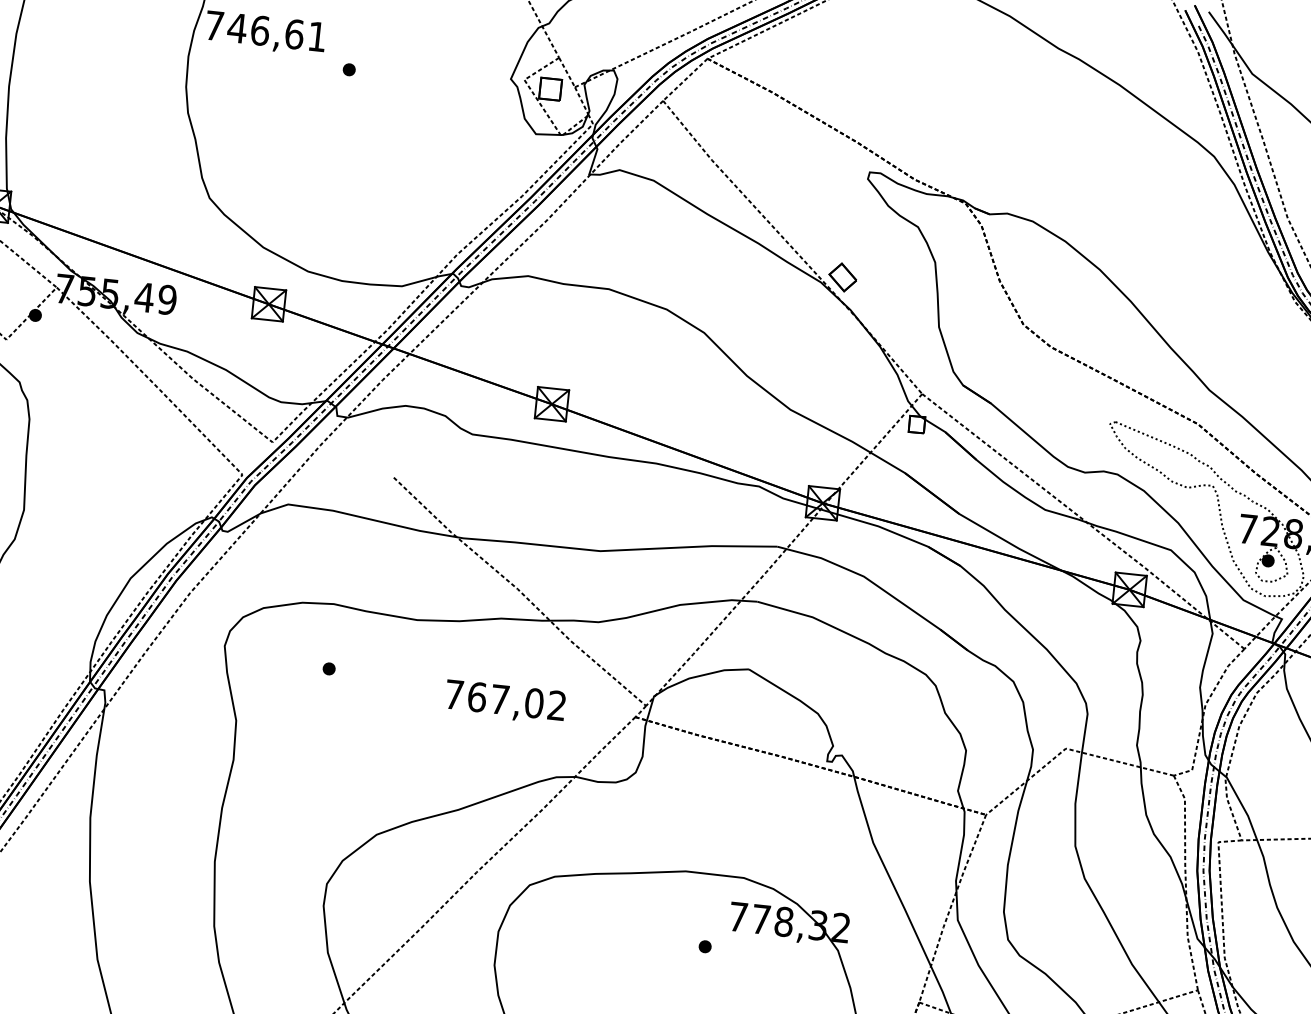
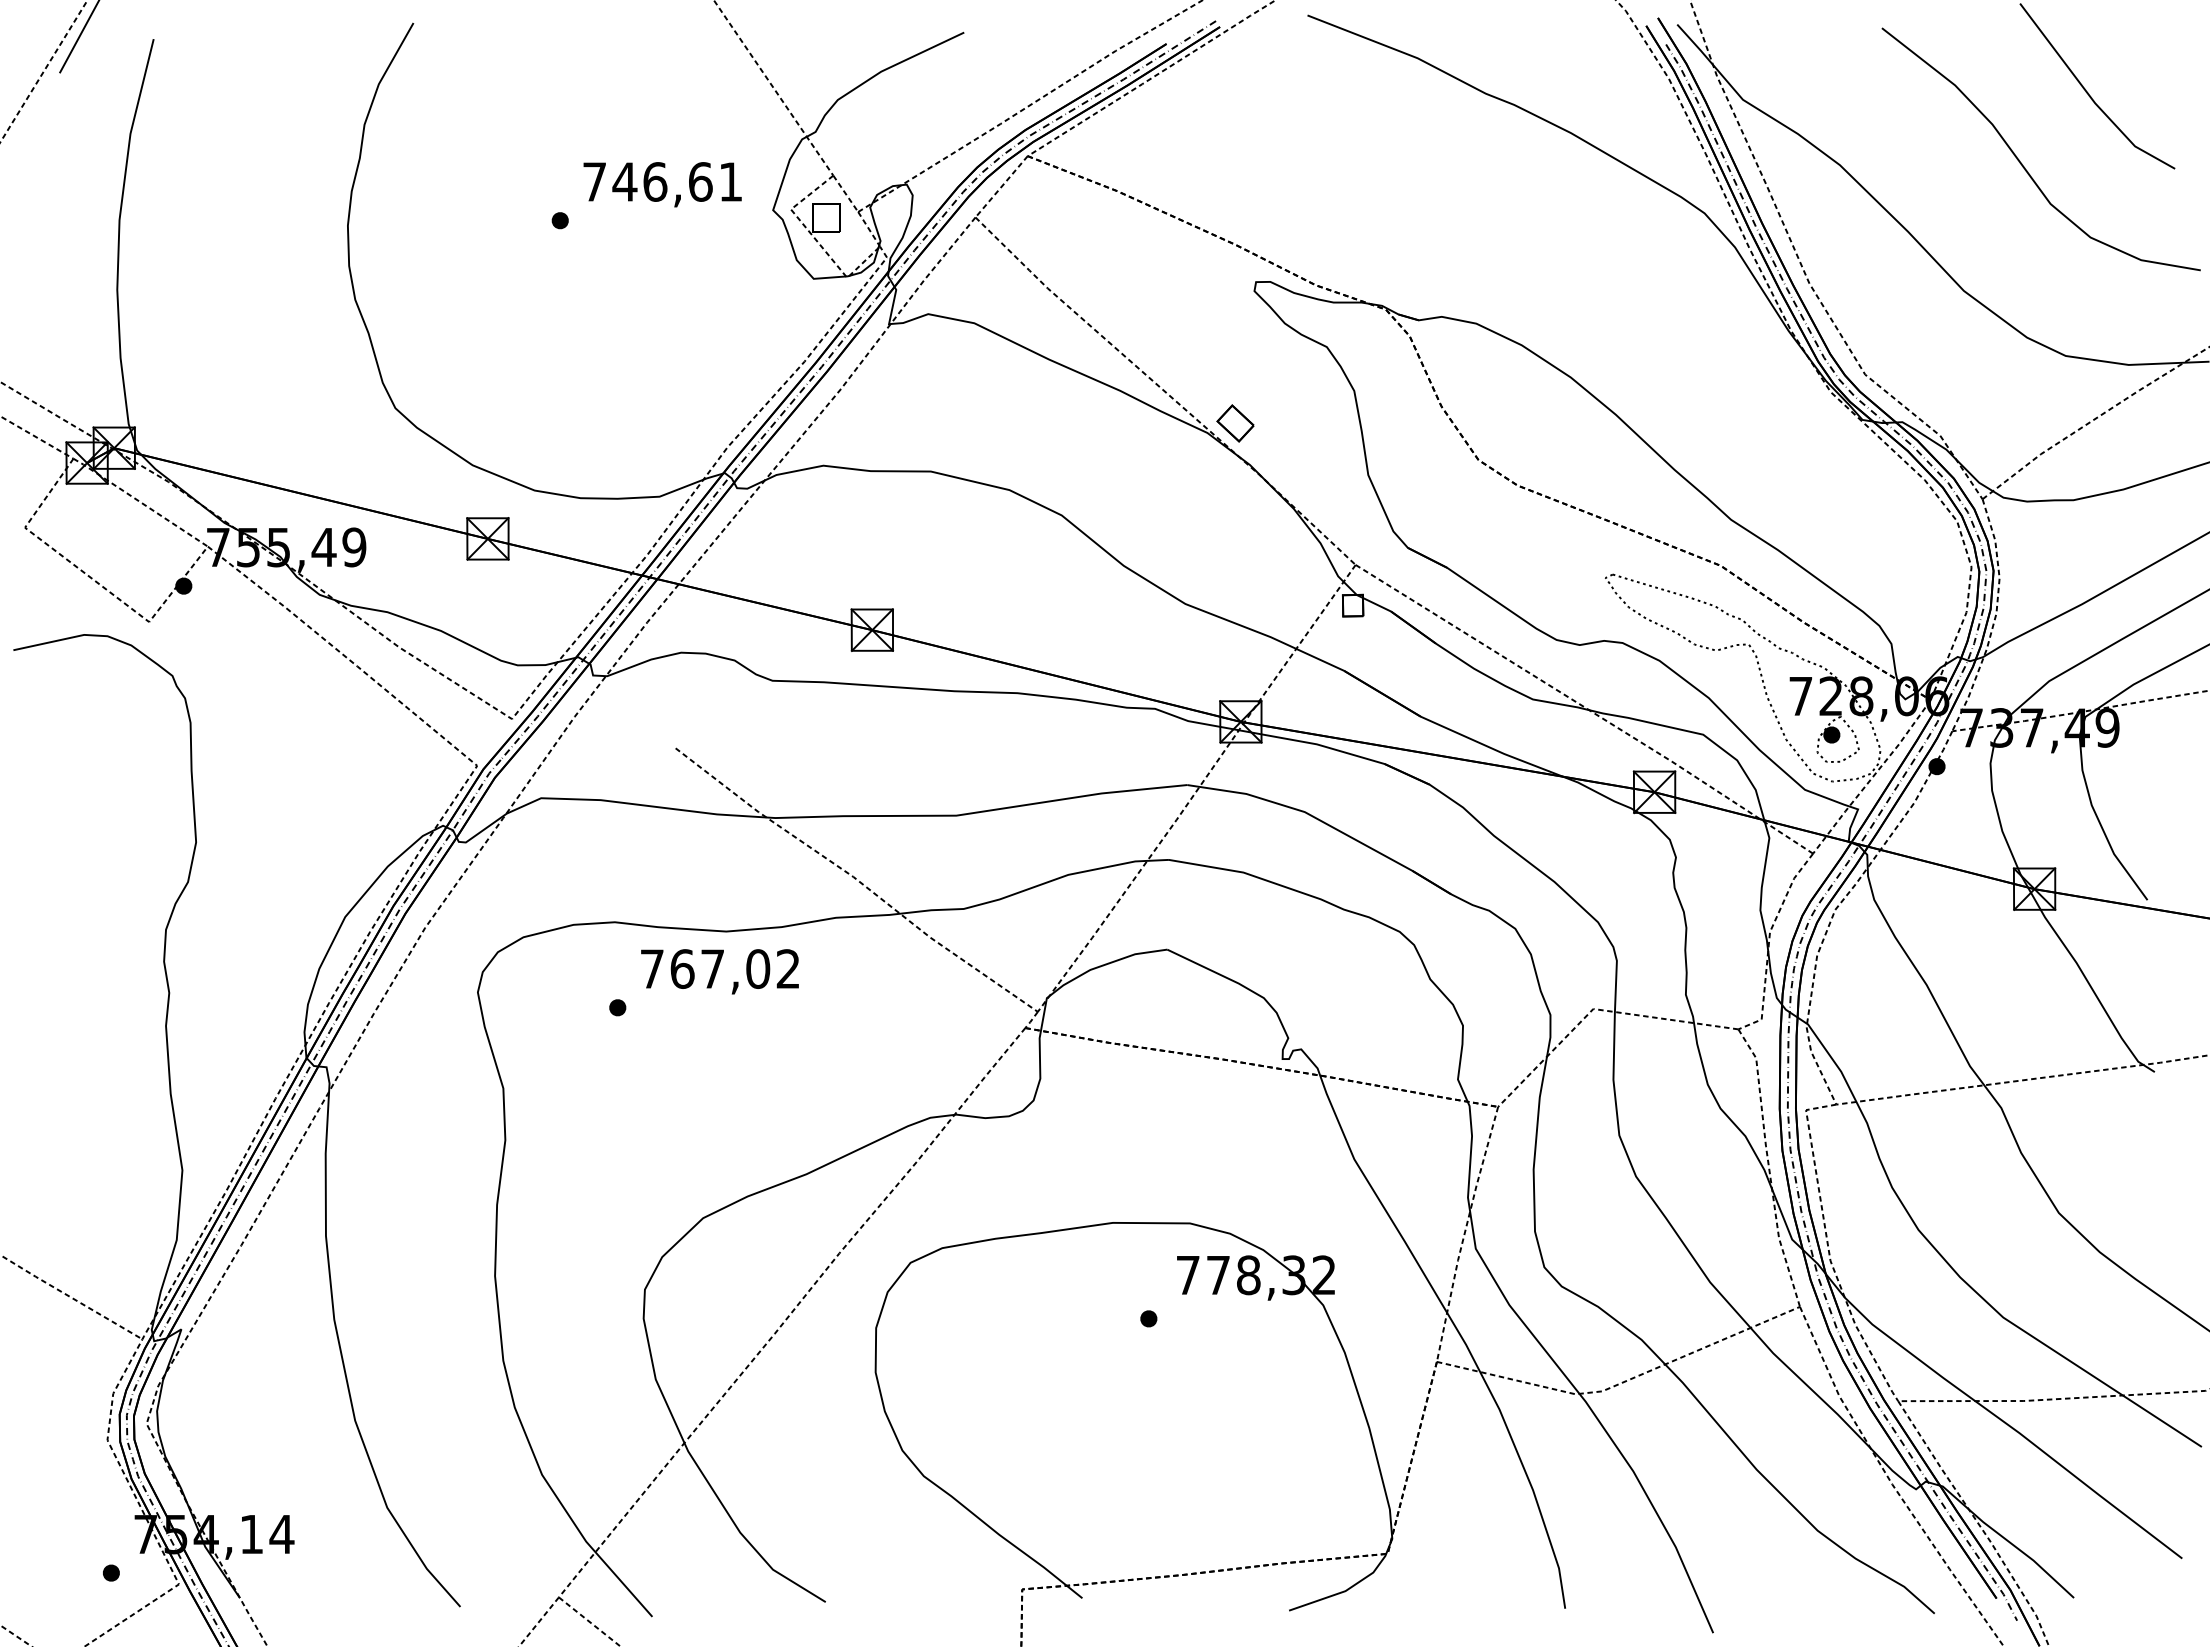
text: (265, 33) -> (662, 184), moved
text: (504, 702) -> (719, 971), moved

